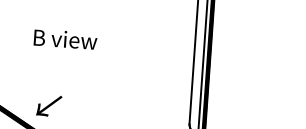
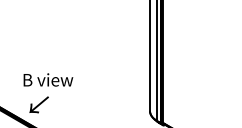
text: (65, 38) -> (48, 79), moved

